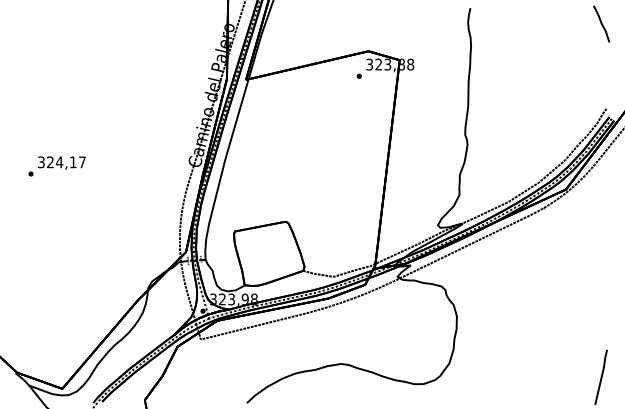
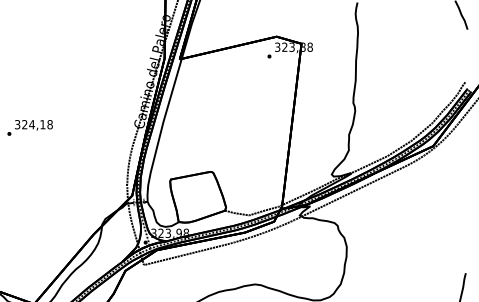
text: (82, 162) -> (50, 124), 324,17 -> 324,18

